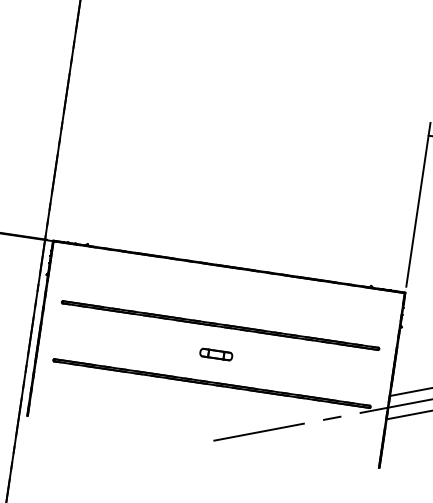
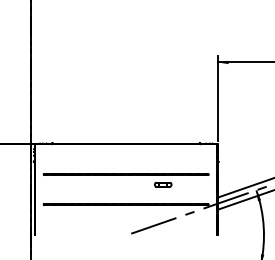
part: (216, 354) -> (163, 184), moved

